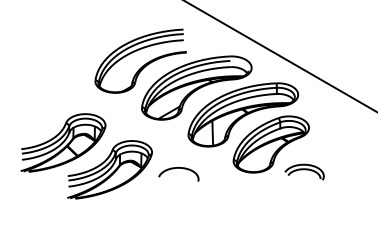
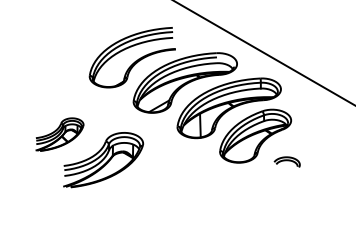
part: (63, 142) -> (59, 134), size x0.6
curve: (178, 169) -> (168, 159), removed
part: (305, 171) -> (287, 161), size x0.7

